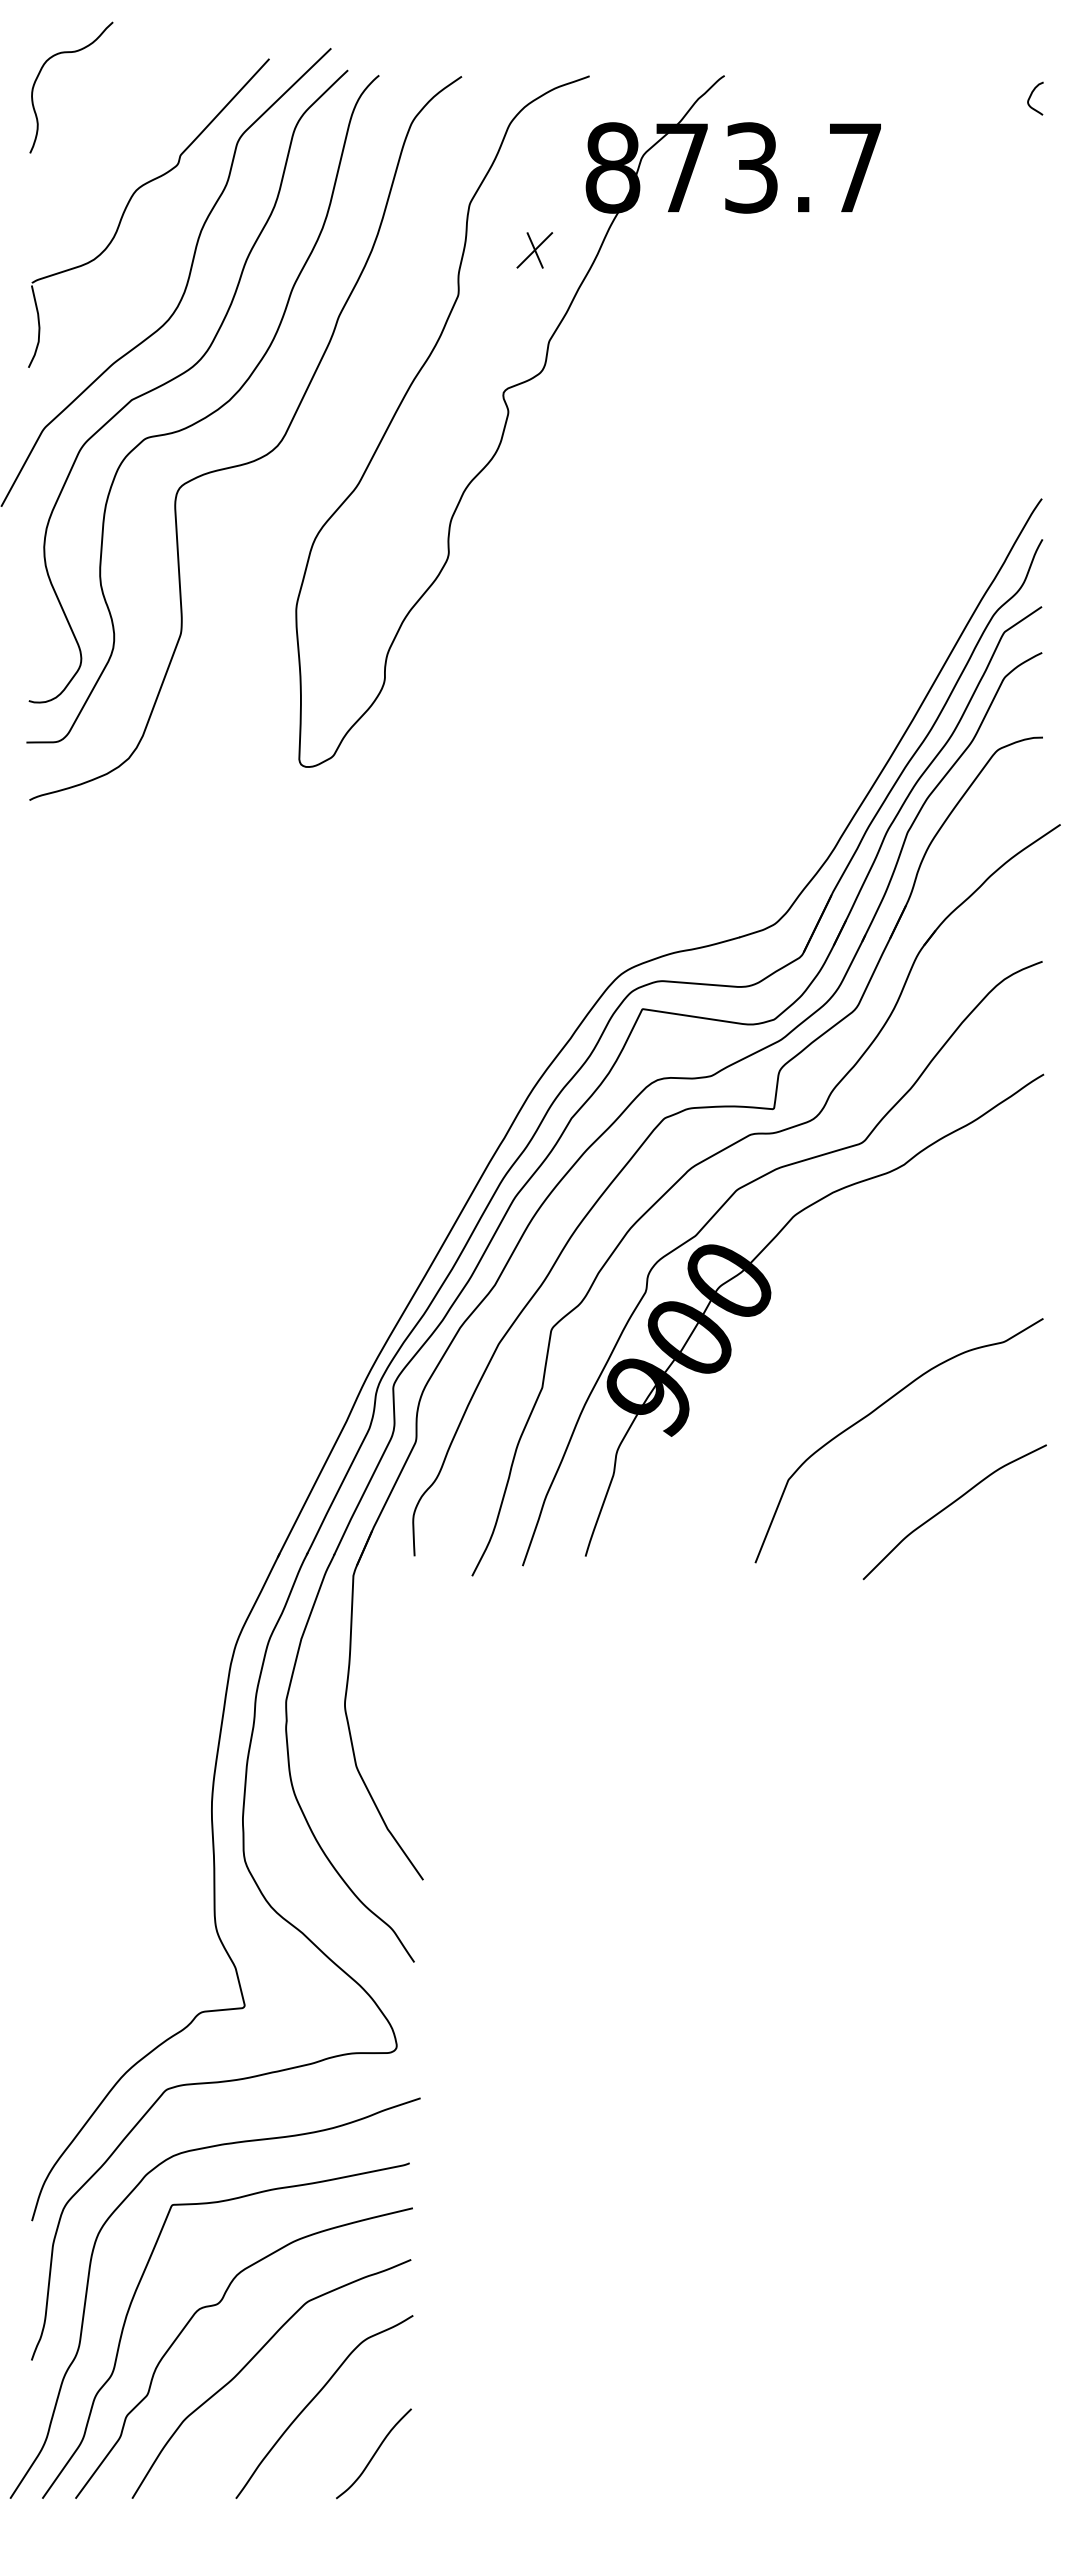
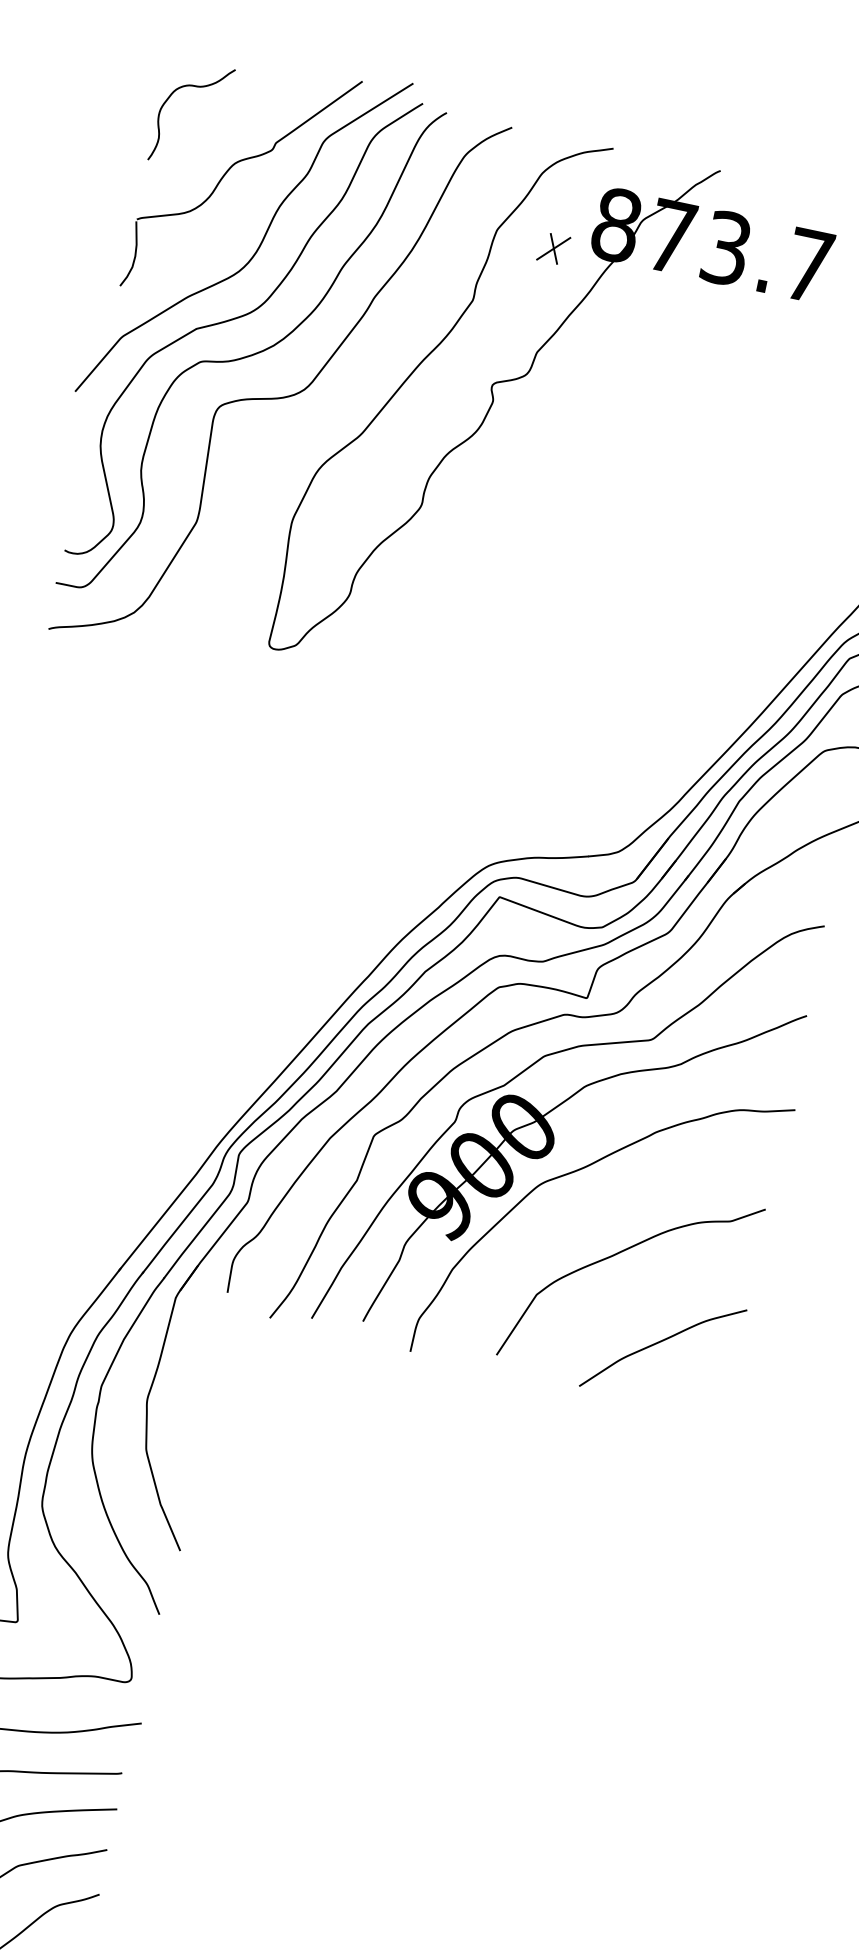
curve: (41, 71) -> (170, 96), moved
part: (534, 250) -> (553, 248), moved
curve: (806, 1320) -> (577, 1171), added

